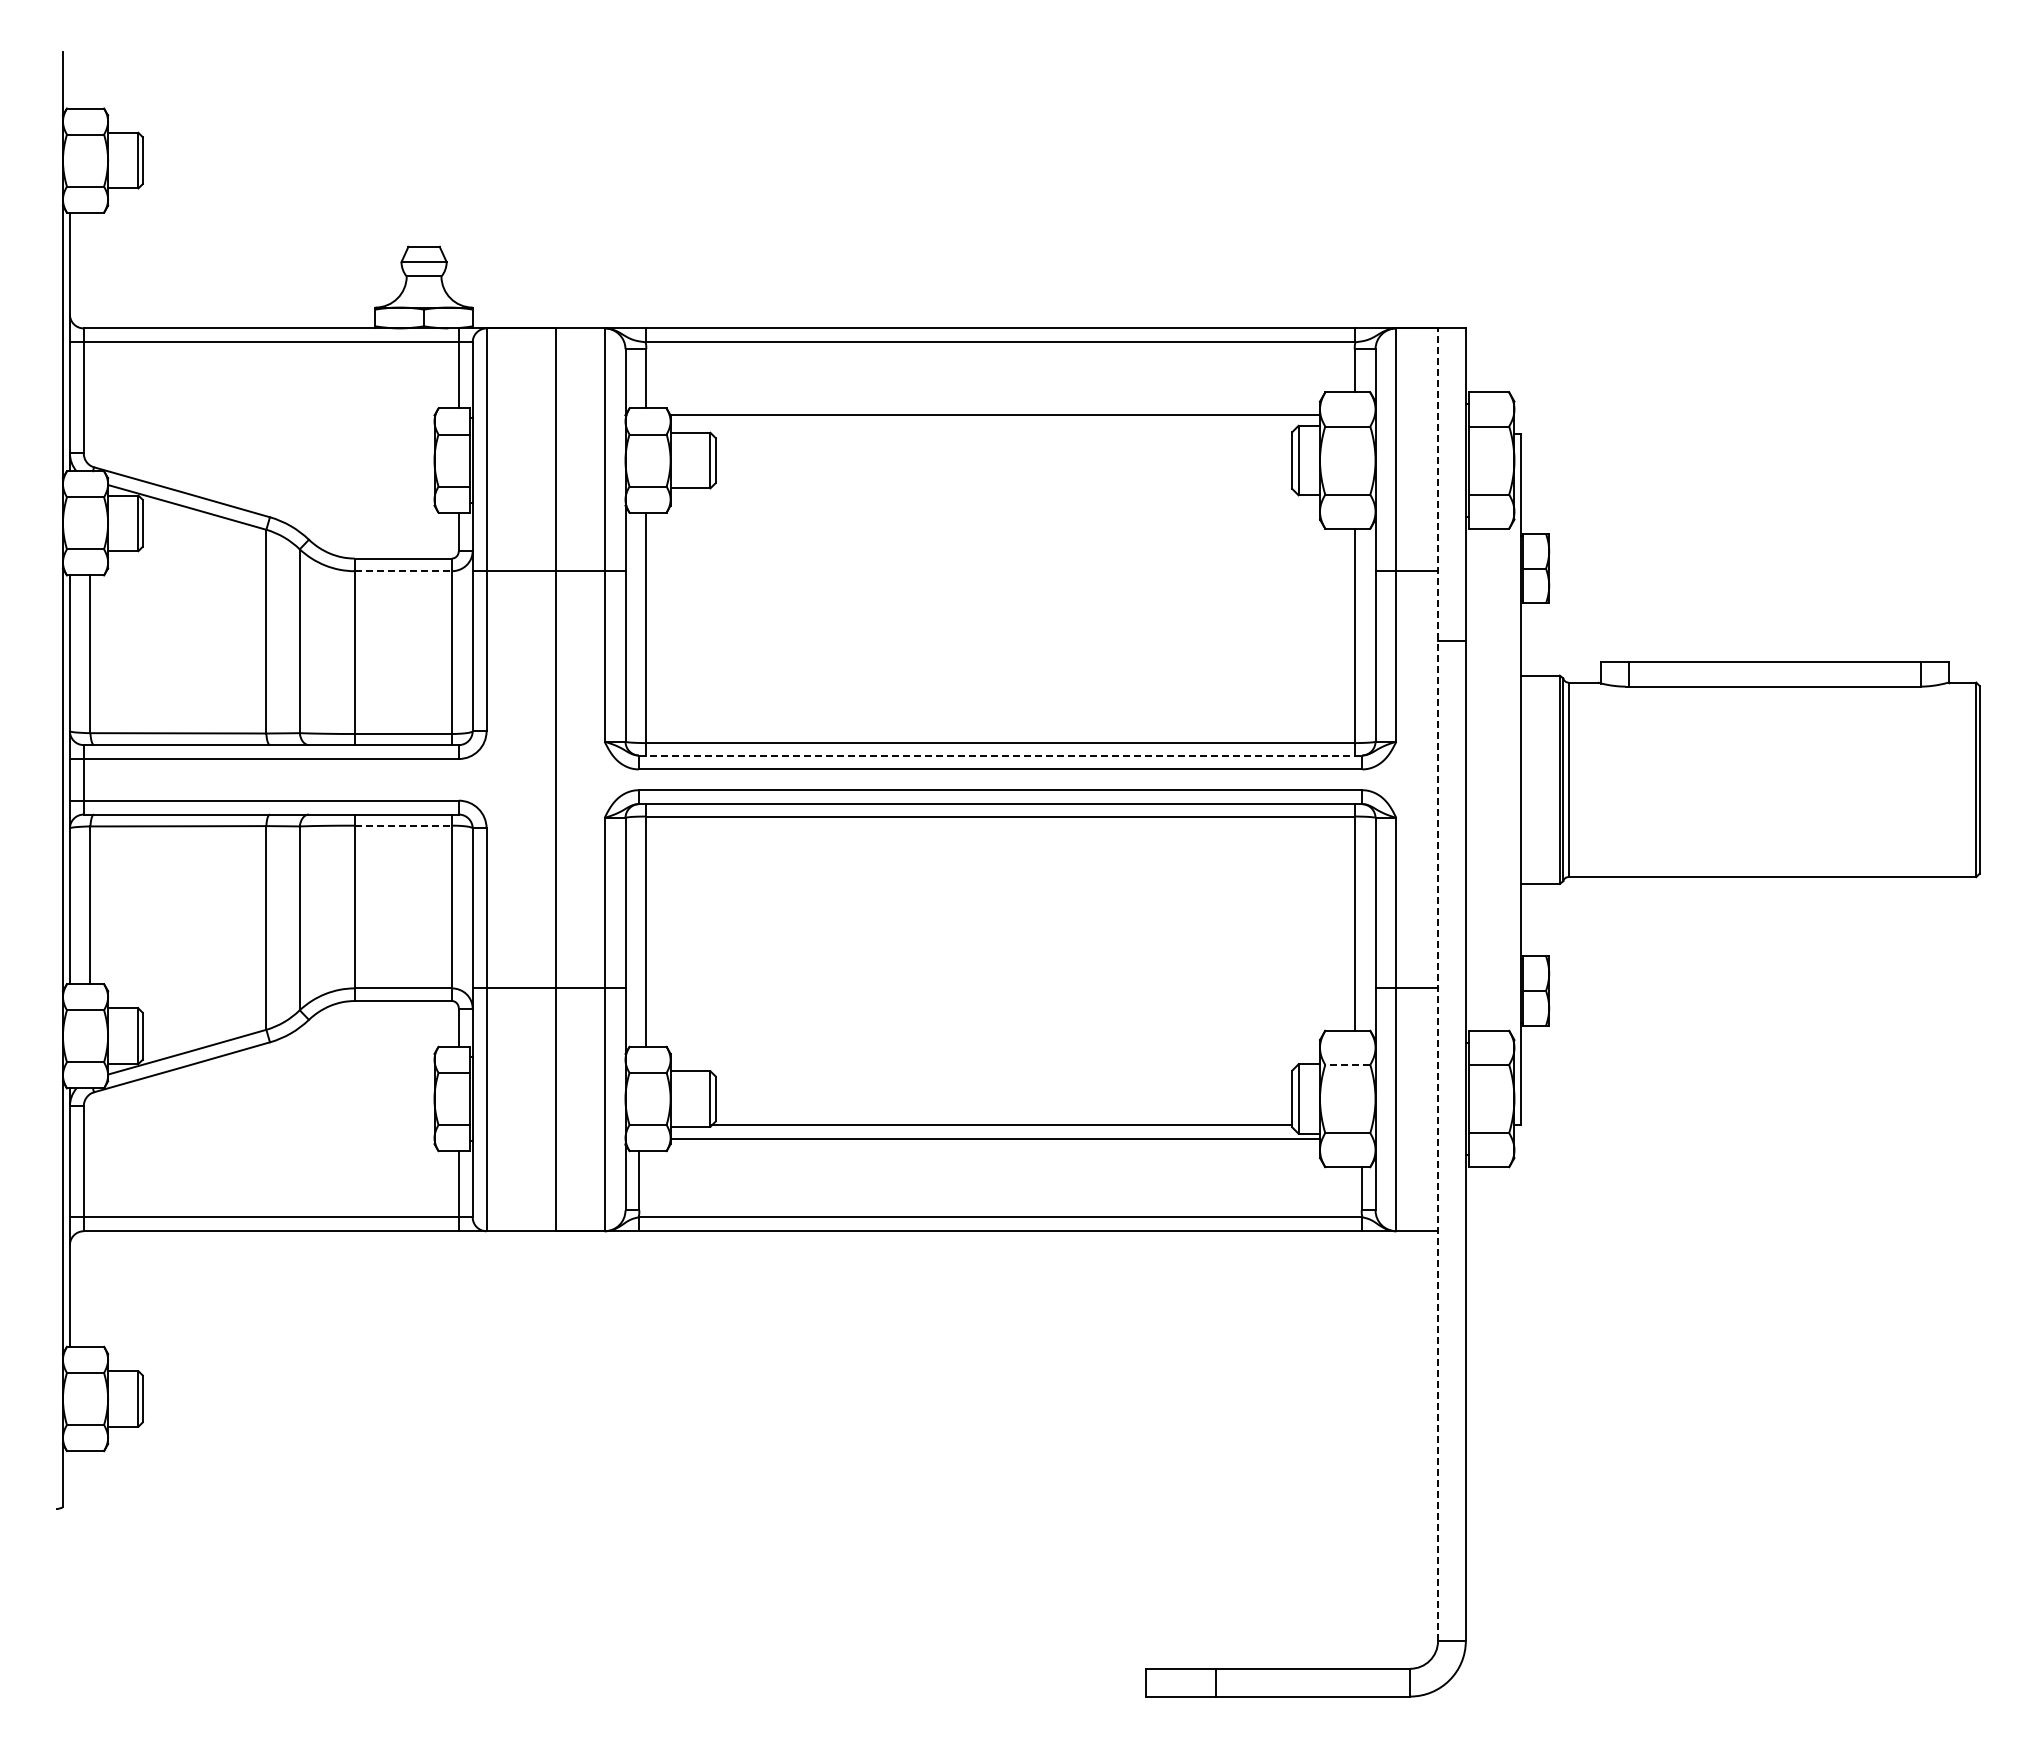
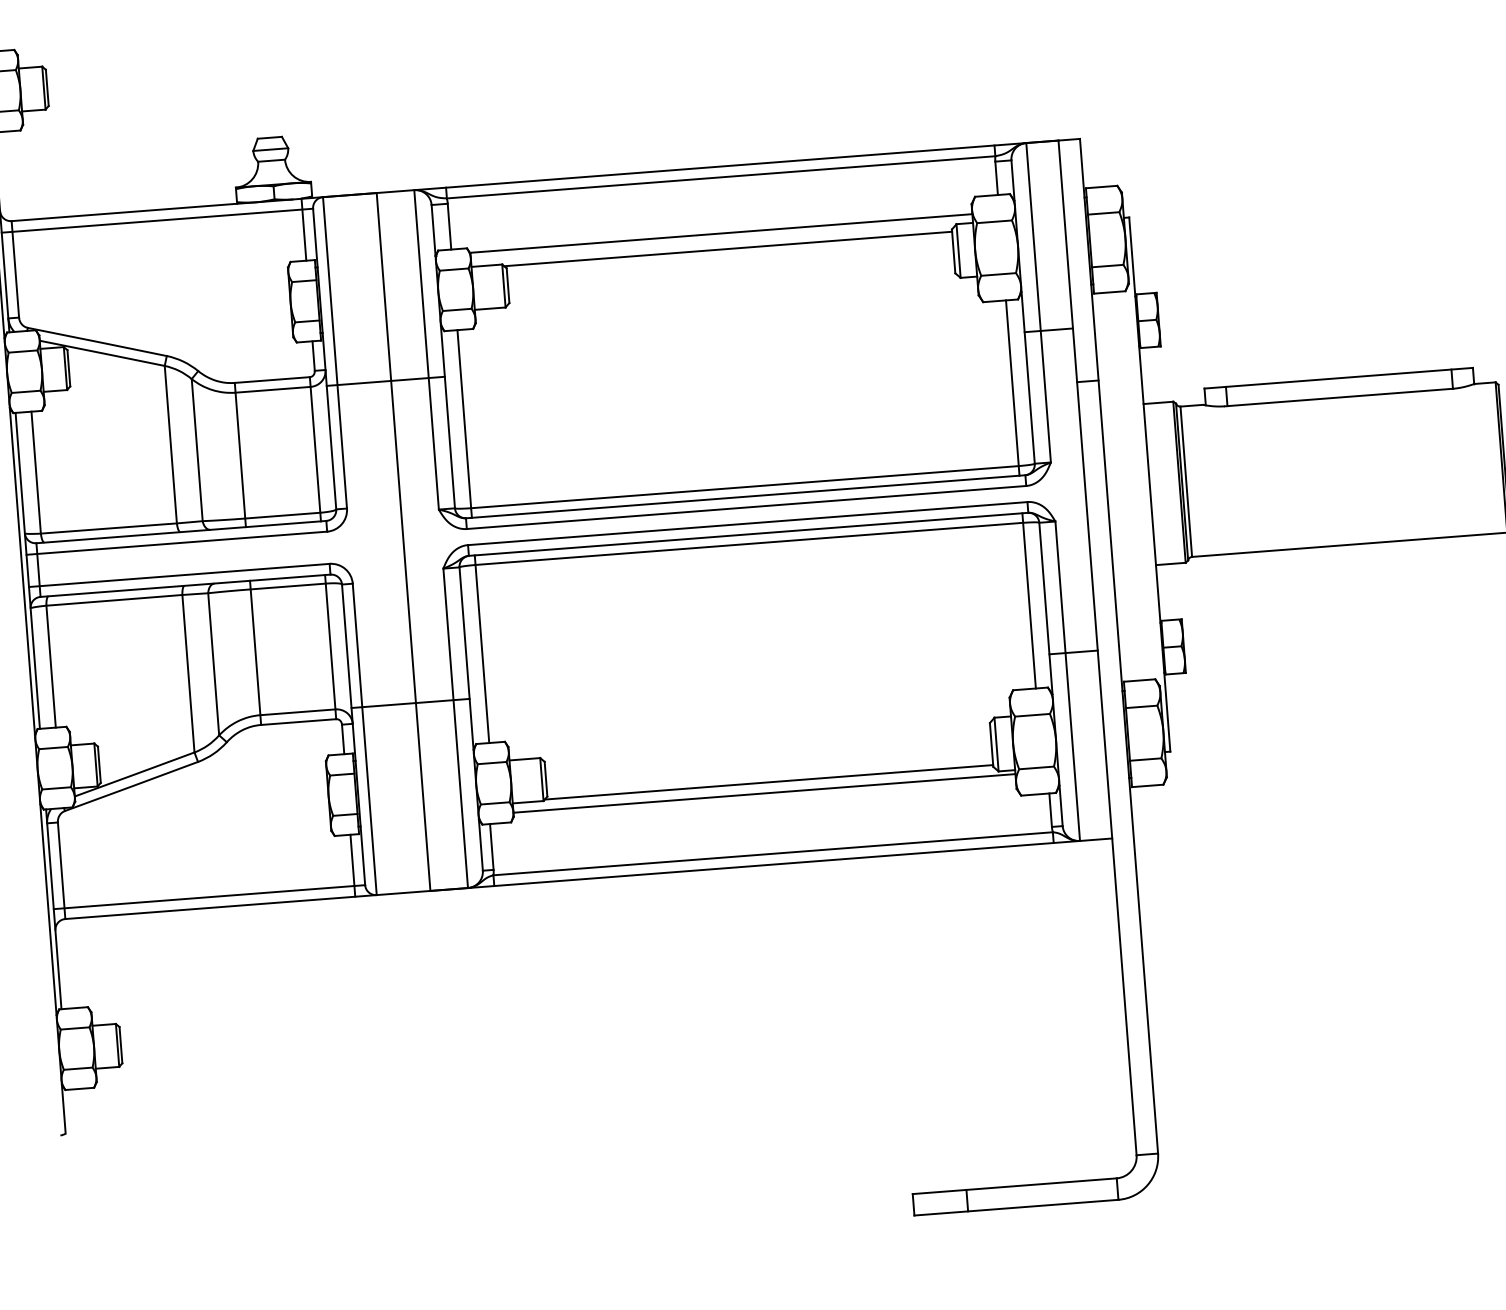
line: (1002, 435) -> (728, 249), added
line: (403, 571) -> (273, 390), dashed -> solid
line: (1000, 755) -> (745, 496), dashed -> solid
line: (403, 825) -> (288, 586), dashed -> solid
line: (1438, 984) -> (1097, 647), dashed -> solid
line: (1347, 1064) -> (1032, 714), dashed -> solid

